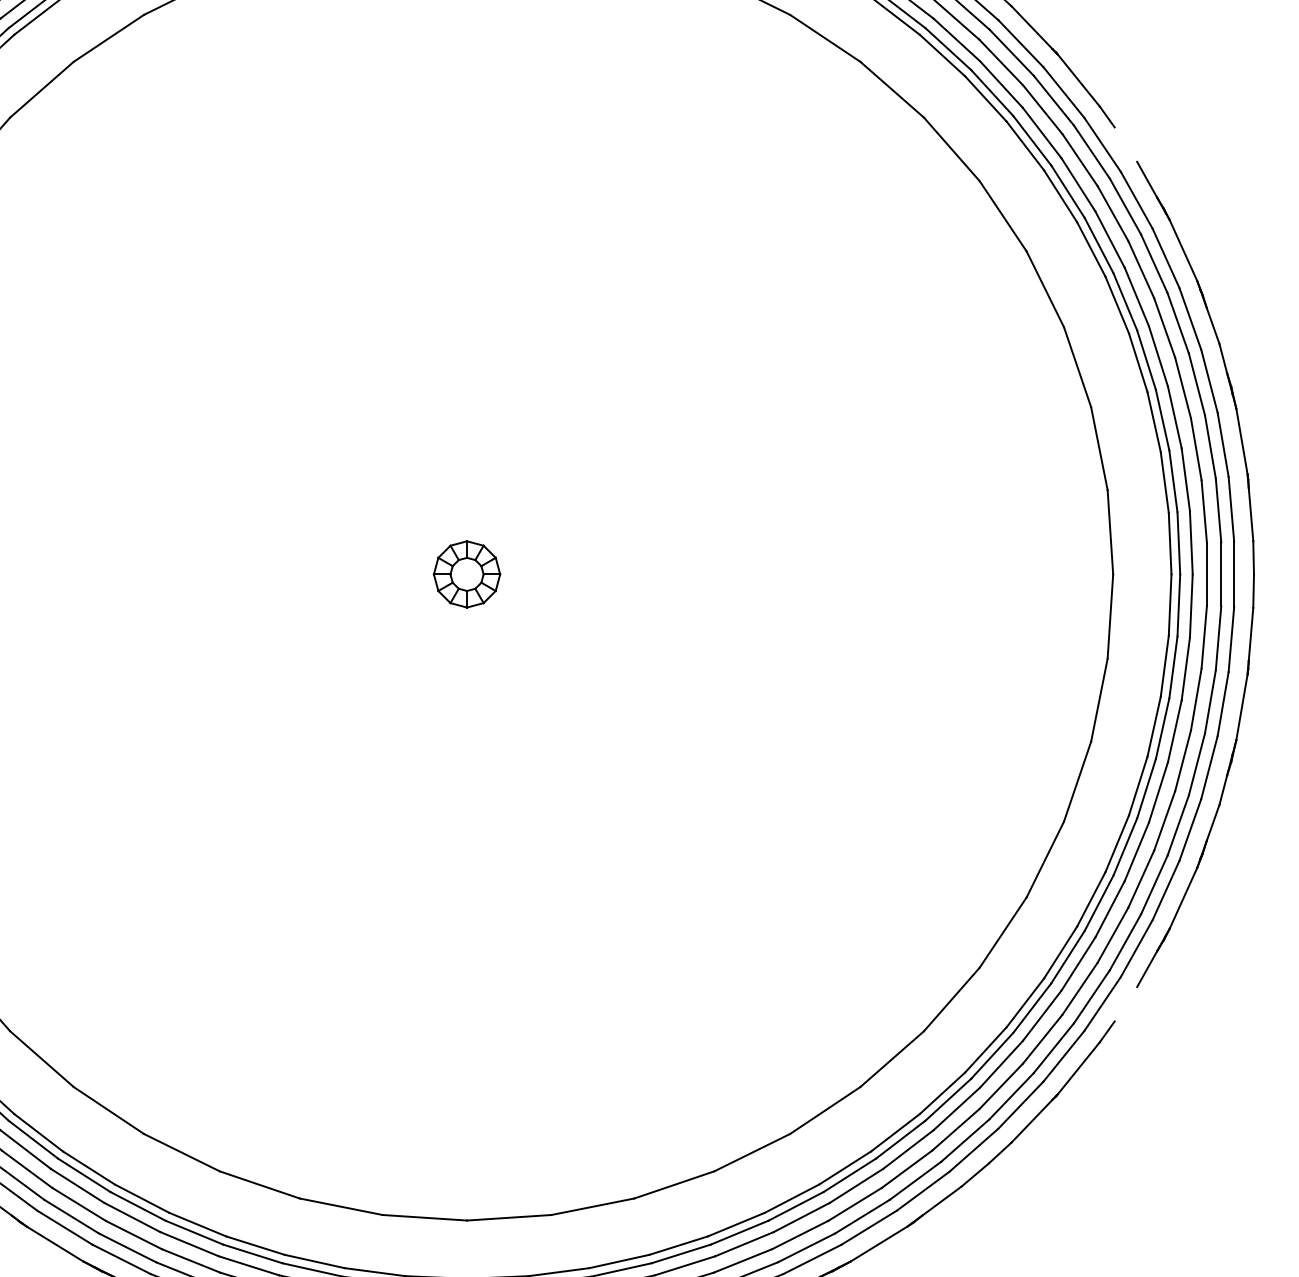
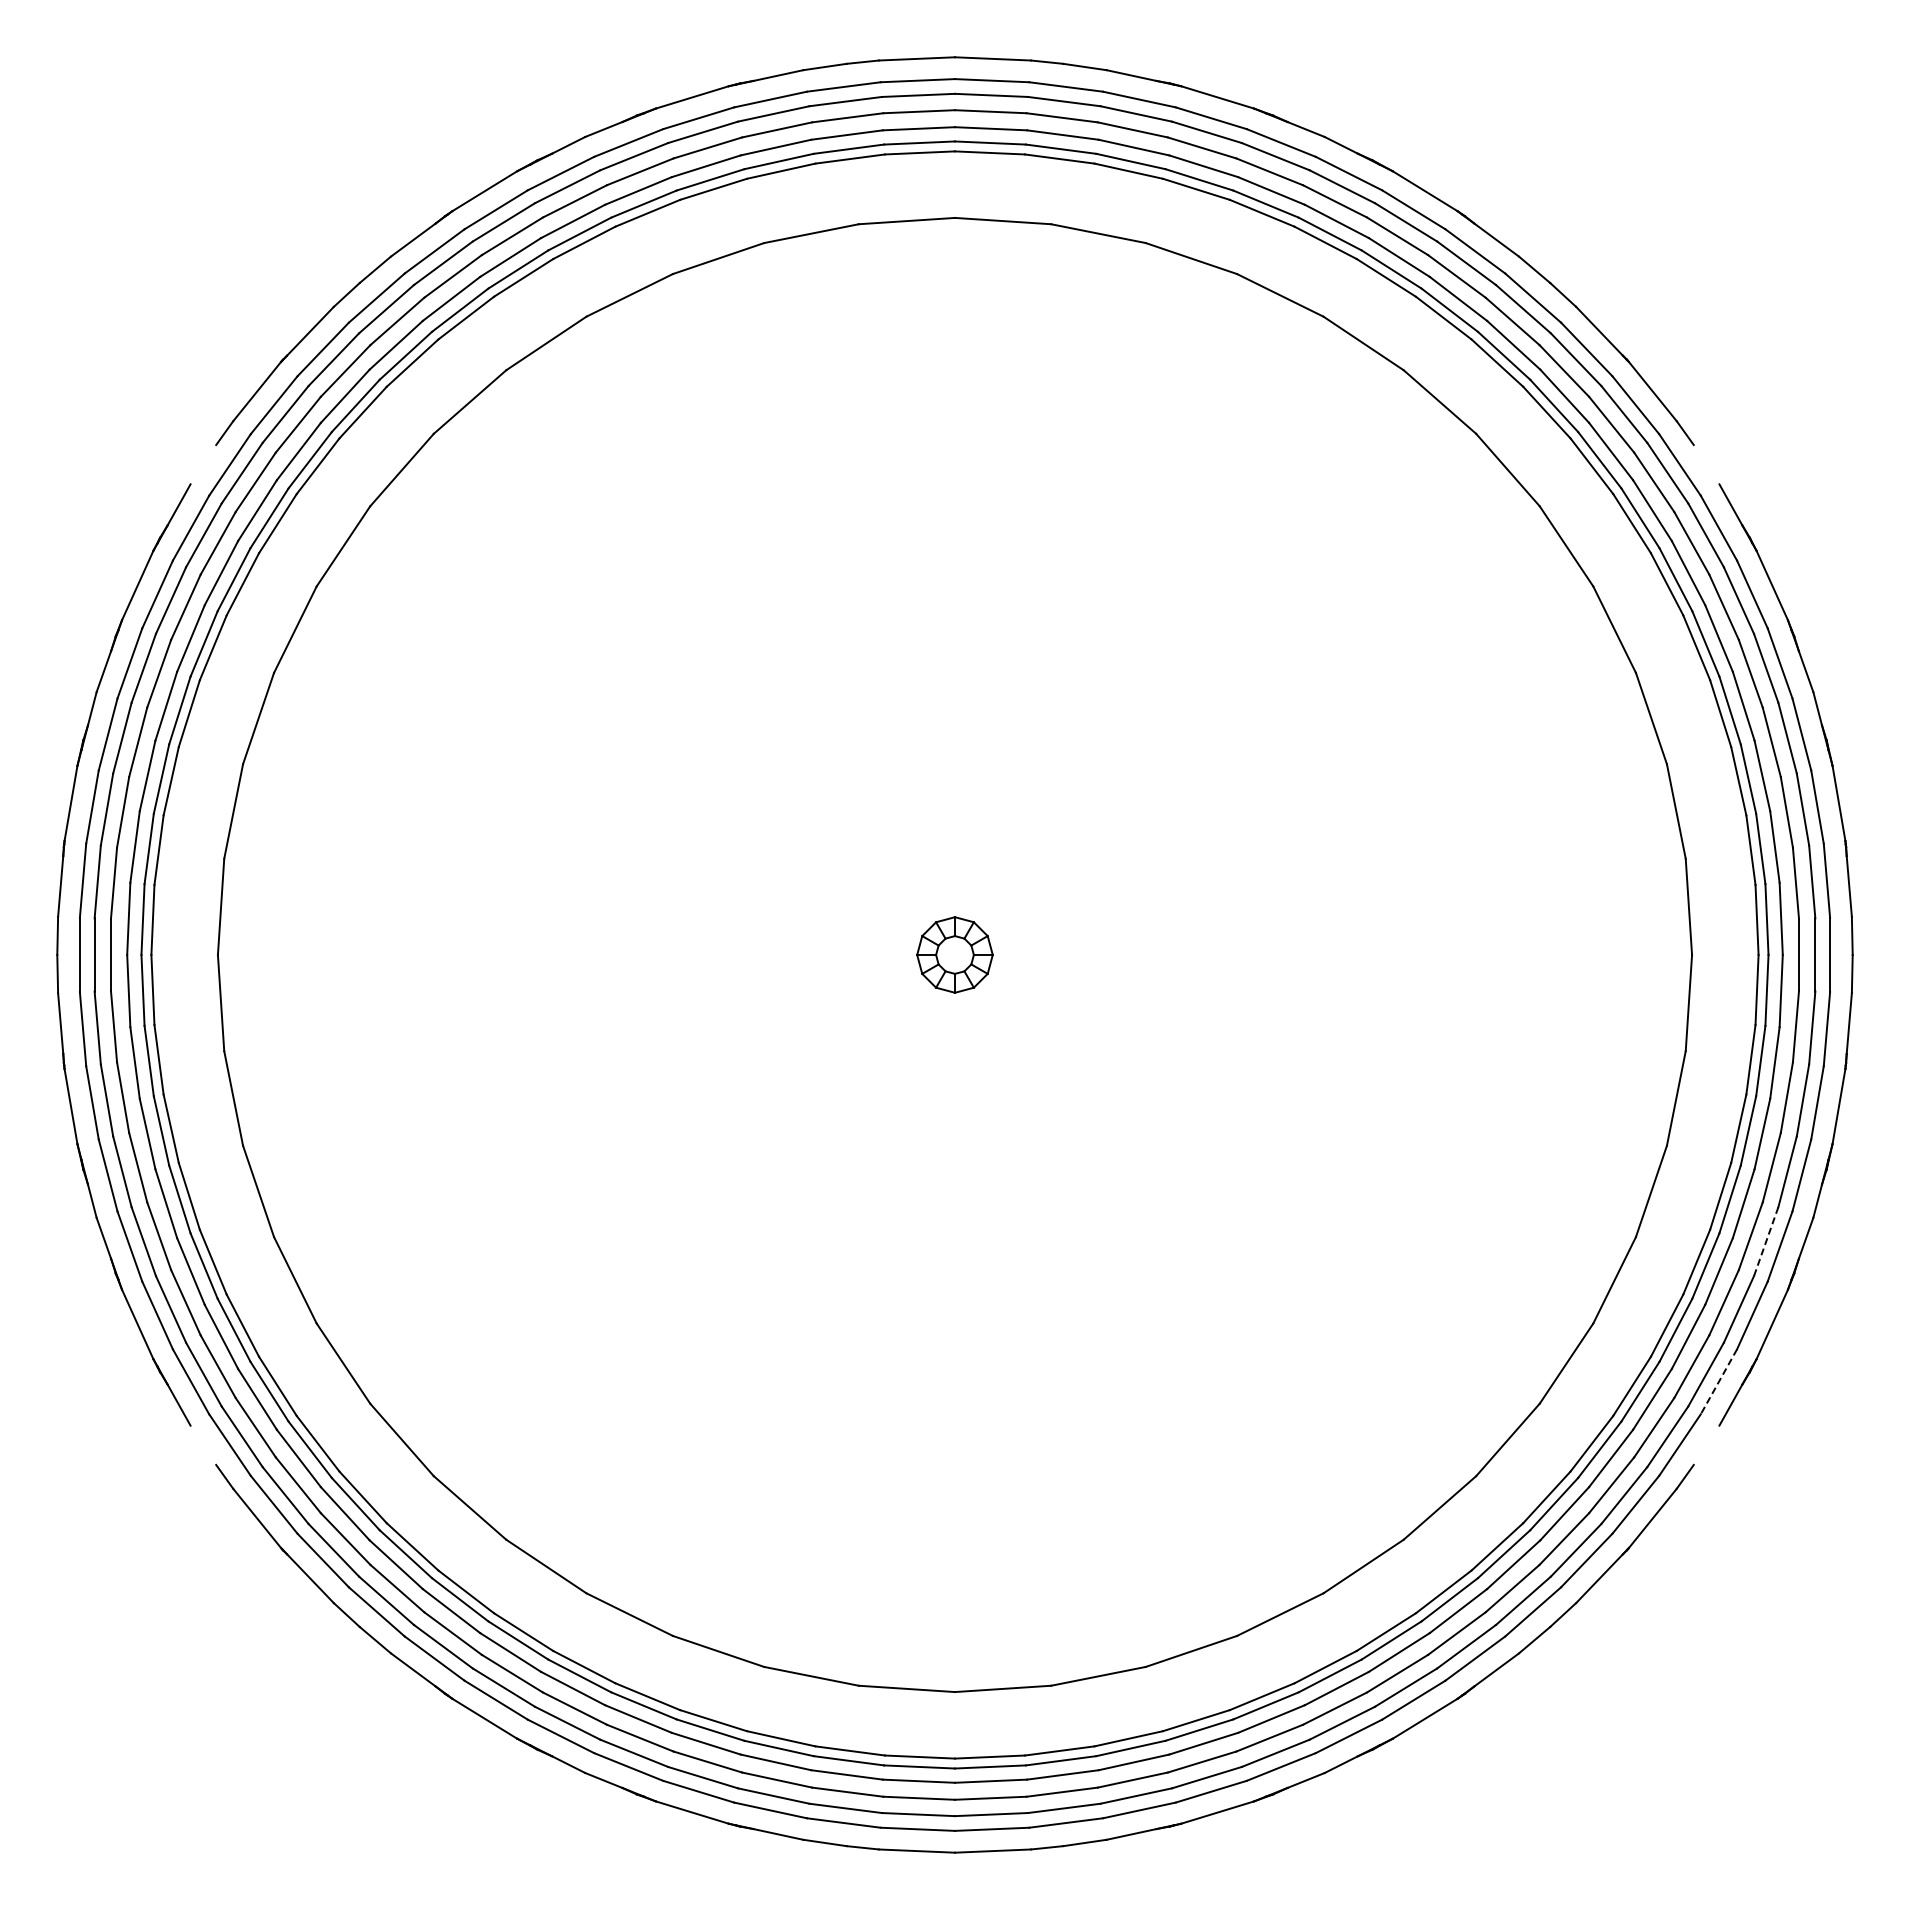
line: (1178, 825) -> (1766, 1241), solid -> dashed
line: (1136, 949) -> (1718, 1382), solid -> dashed

